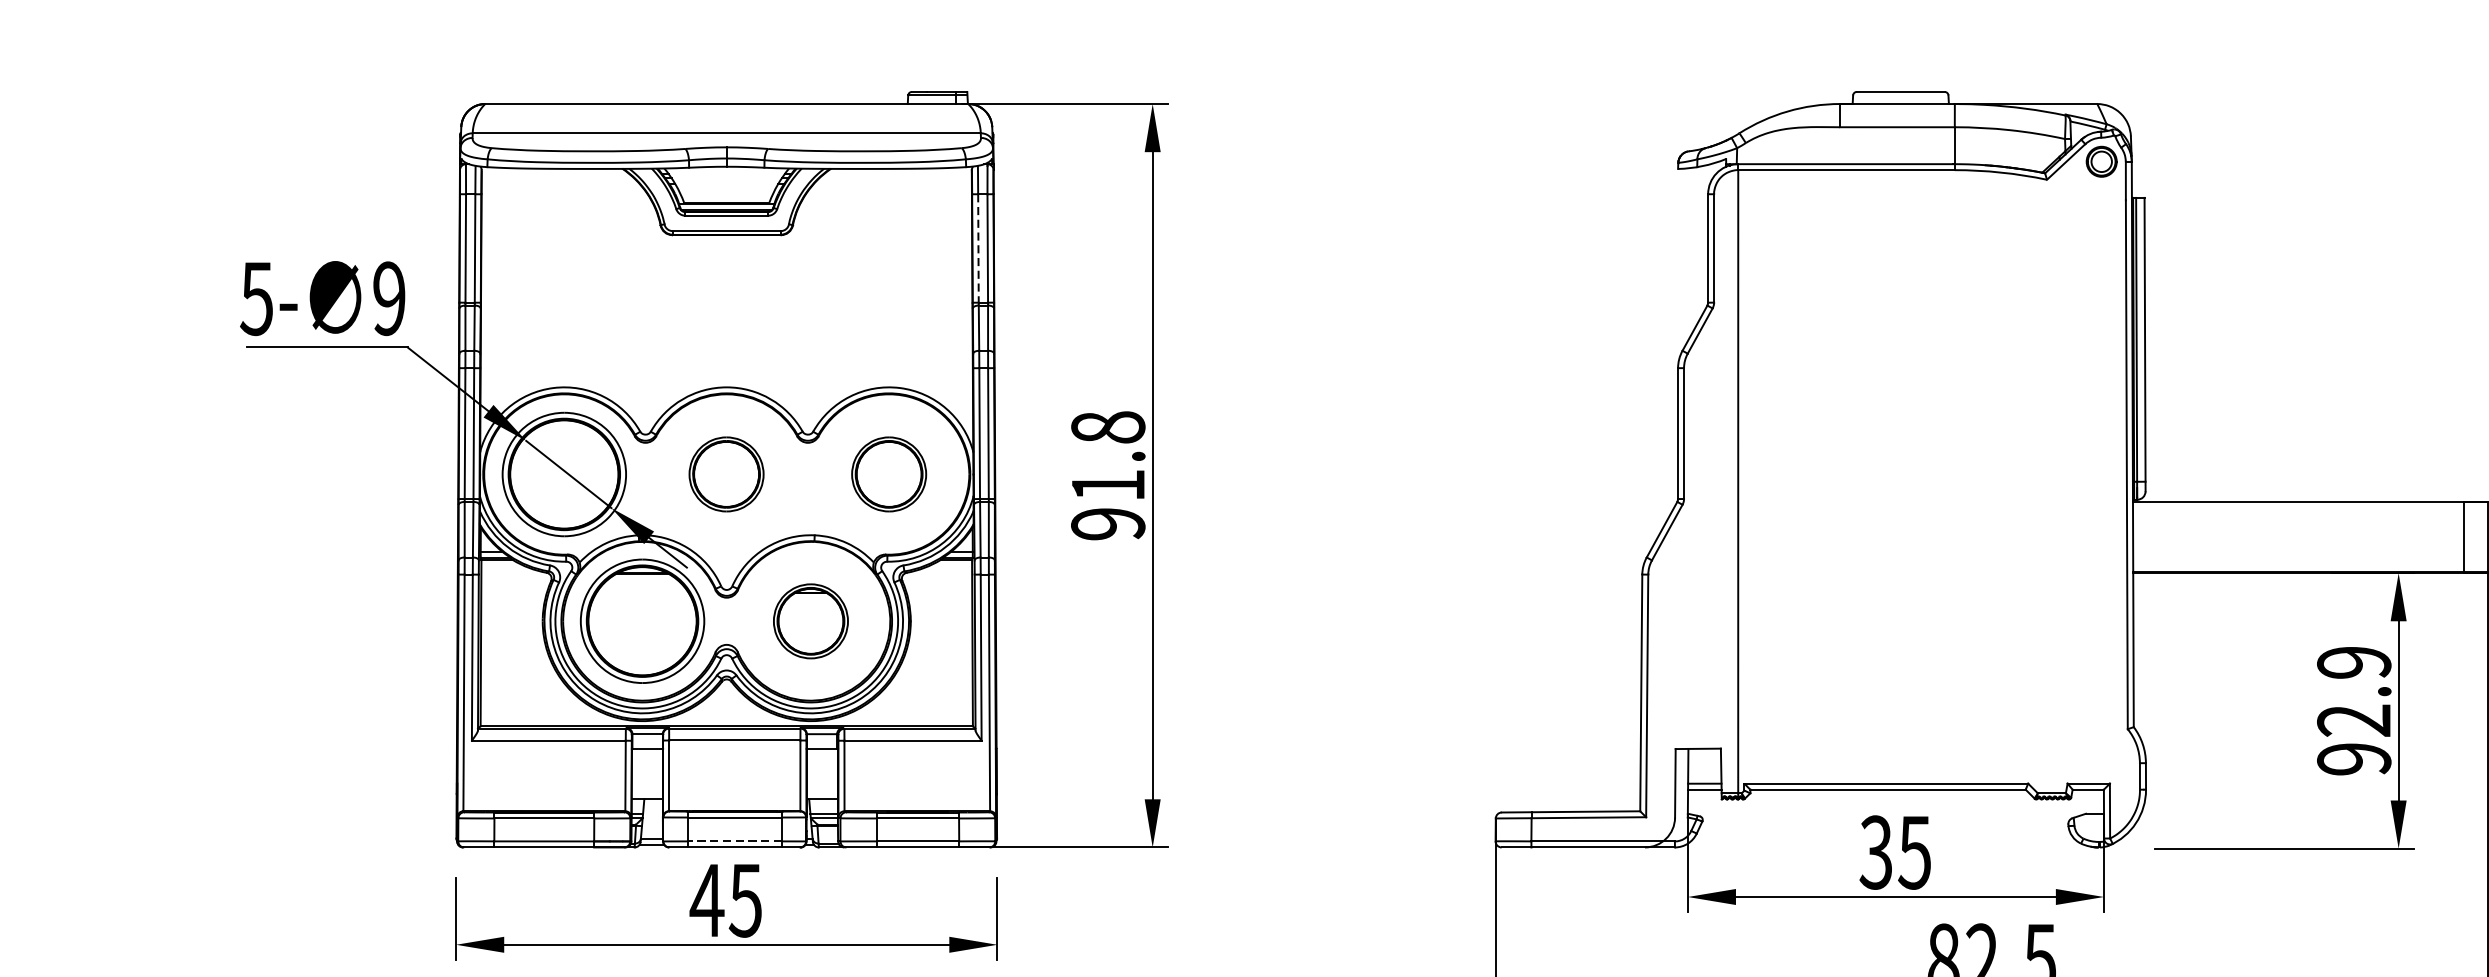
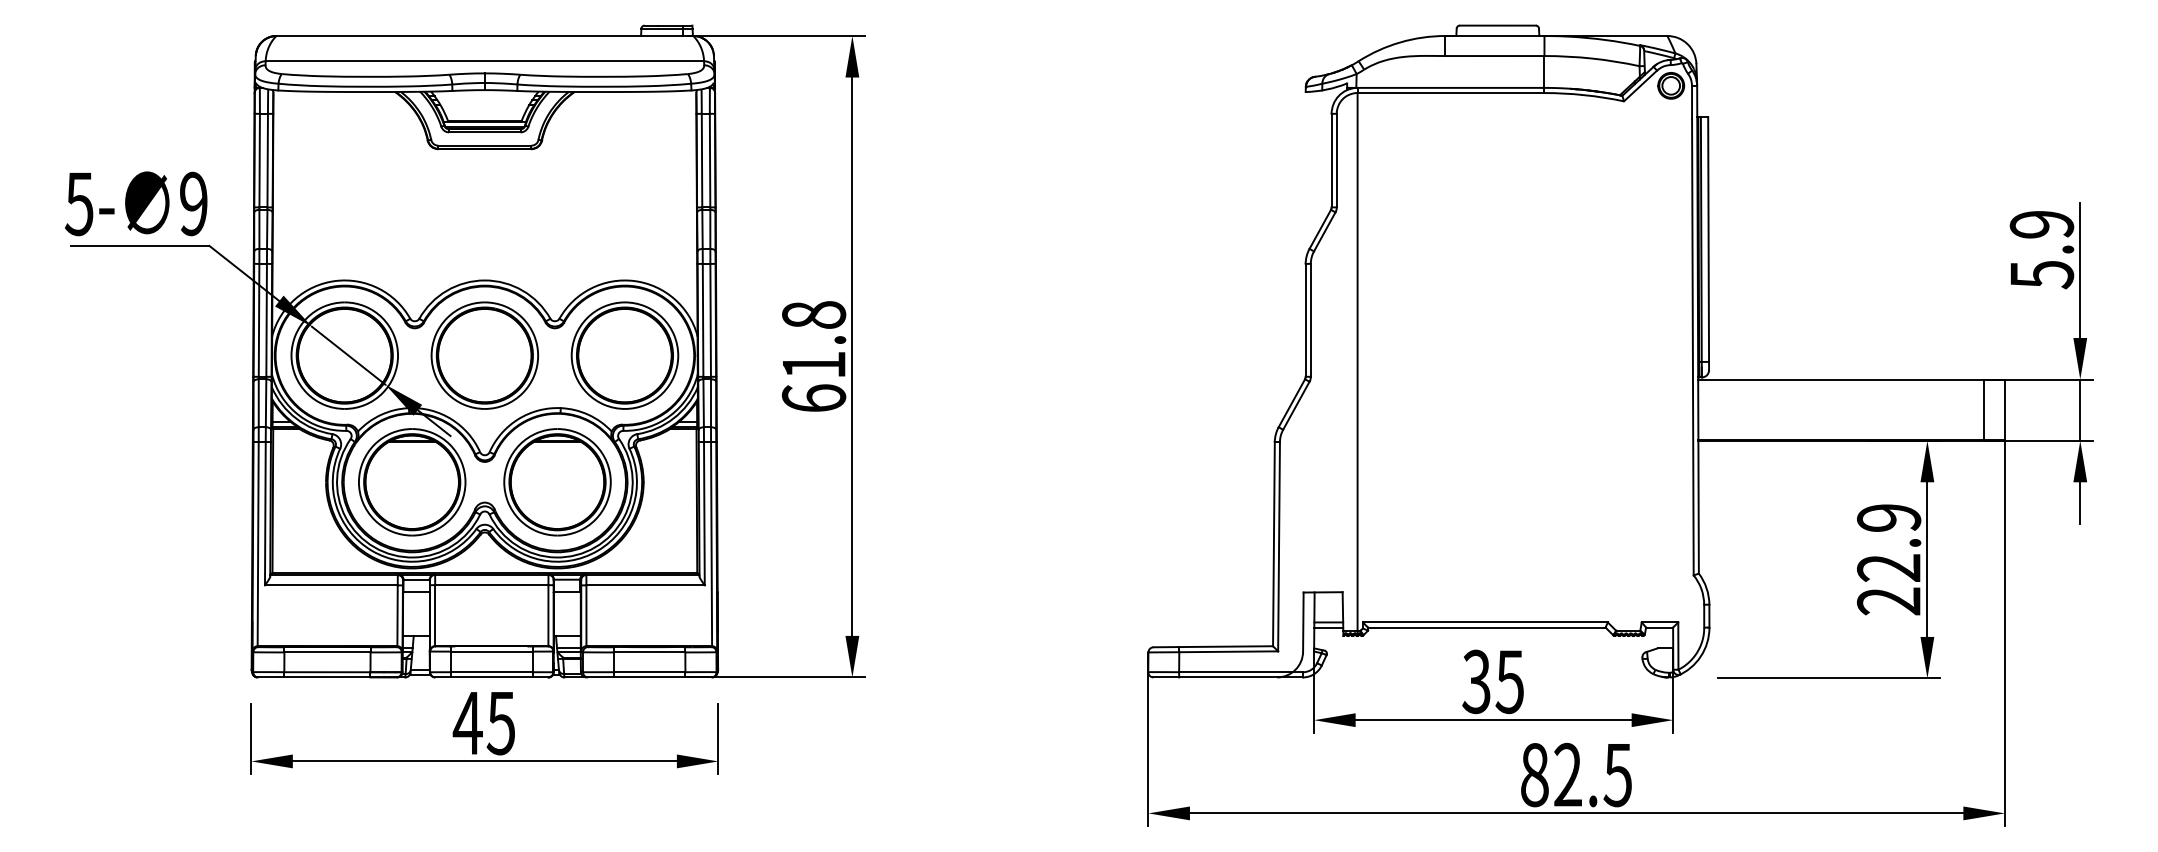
line: (978, 248) -> (702, 160), dashed -> solid
part: (726, 474) -> (484, 355), size x1.67
part: (888, 474) -> (624, 355), size x1.67
text: (1107, 524) -> (813, 398), 91.8 -> 61.8
part: (810, 621) -> (557, 482), size x1.67
text: (2354, 759) -> (1889, 601), 92.9 -> 22.9
line: (734, 841) -> (491, 672), dashed -> solid

